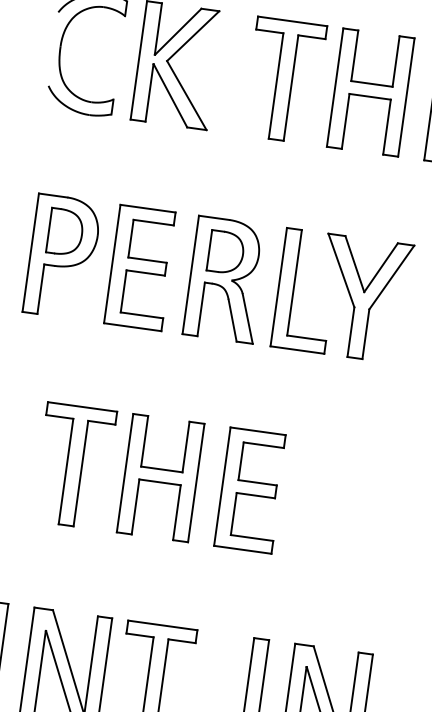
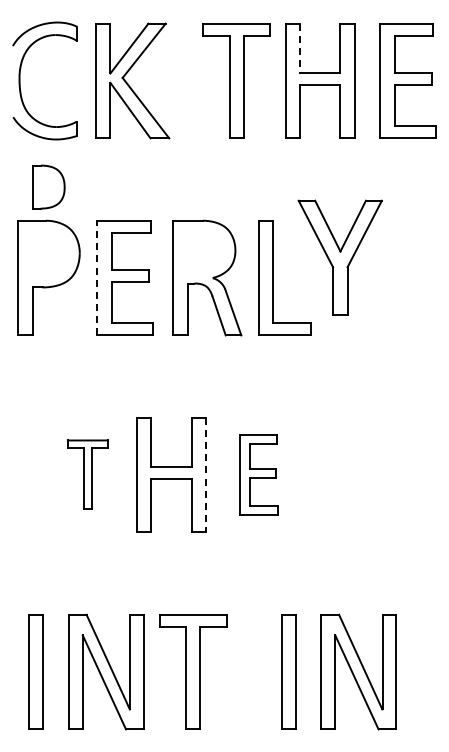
line: (354, 56) -> (300, 48), solid -> dashed
part: (65, 231) -> (48, 186), moved
part: (226, 251) -> (204, 251), removed
line: (112, 263) -> (97, 277), solid -> dashed
part: (362, 298) -> (339, 257), moved
part: (73, 465) -> (87, 474), size x0.6
line: (196, 483) -> (206, 475), solid -> dashed
part: (250, 489) -> (258, 474), size x0.7

